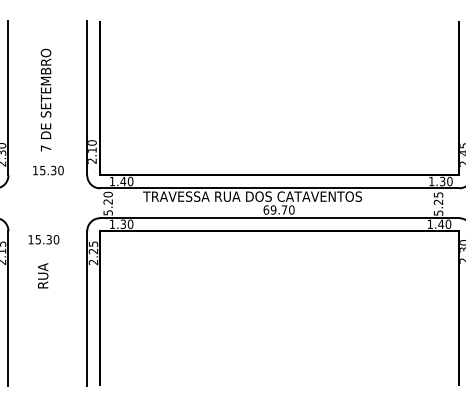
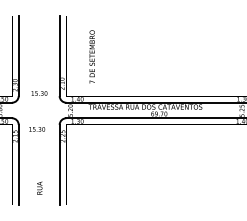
text: (44, 99) -> (91, 56), moved
text: (42, 274) -> (39, 187), moved

